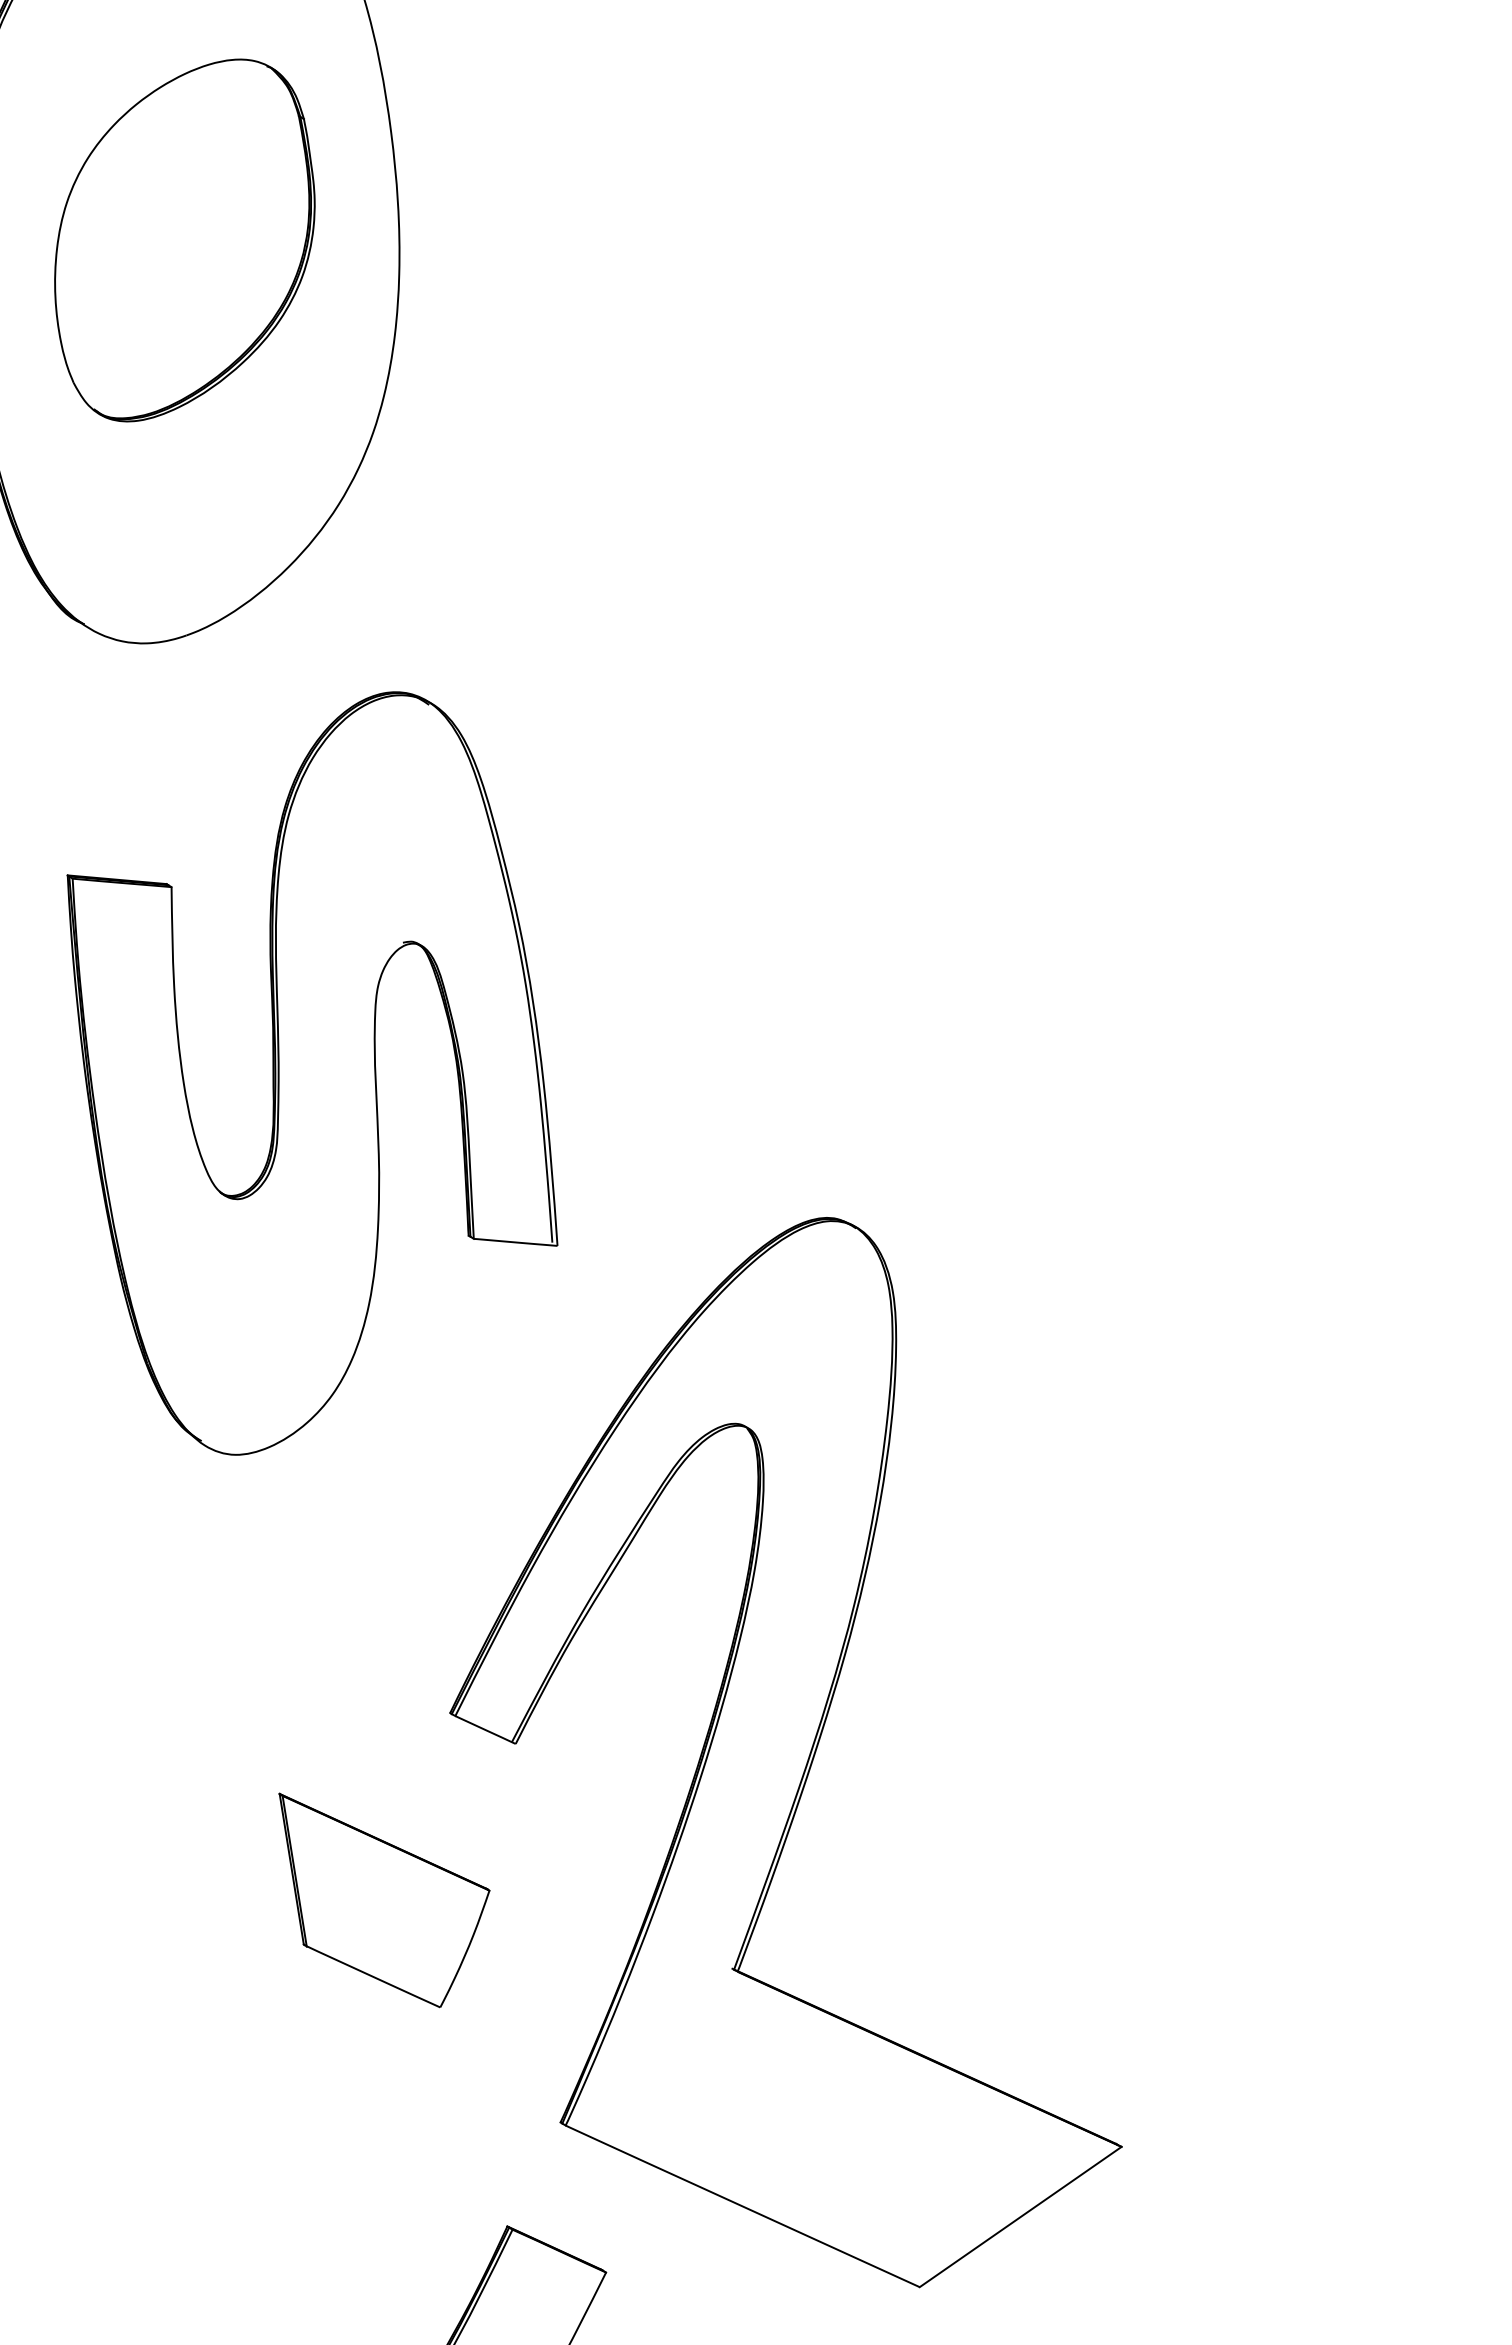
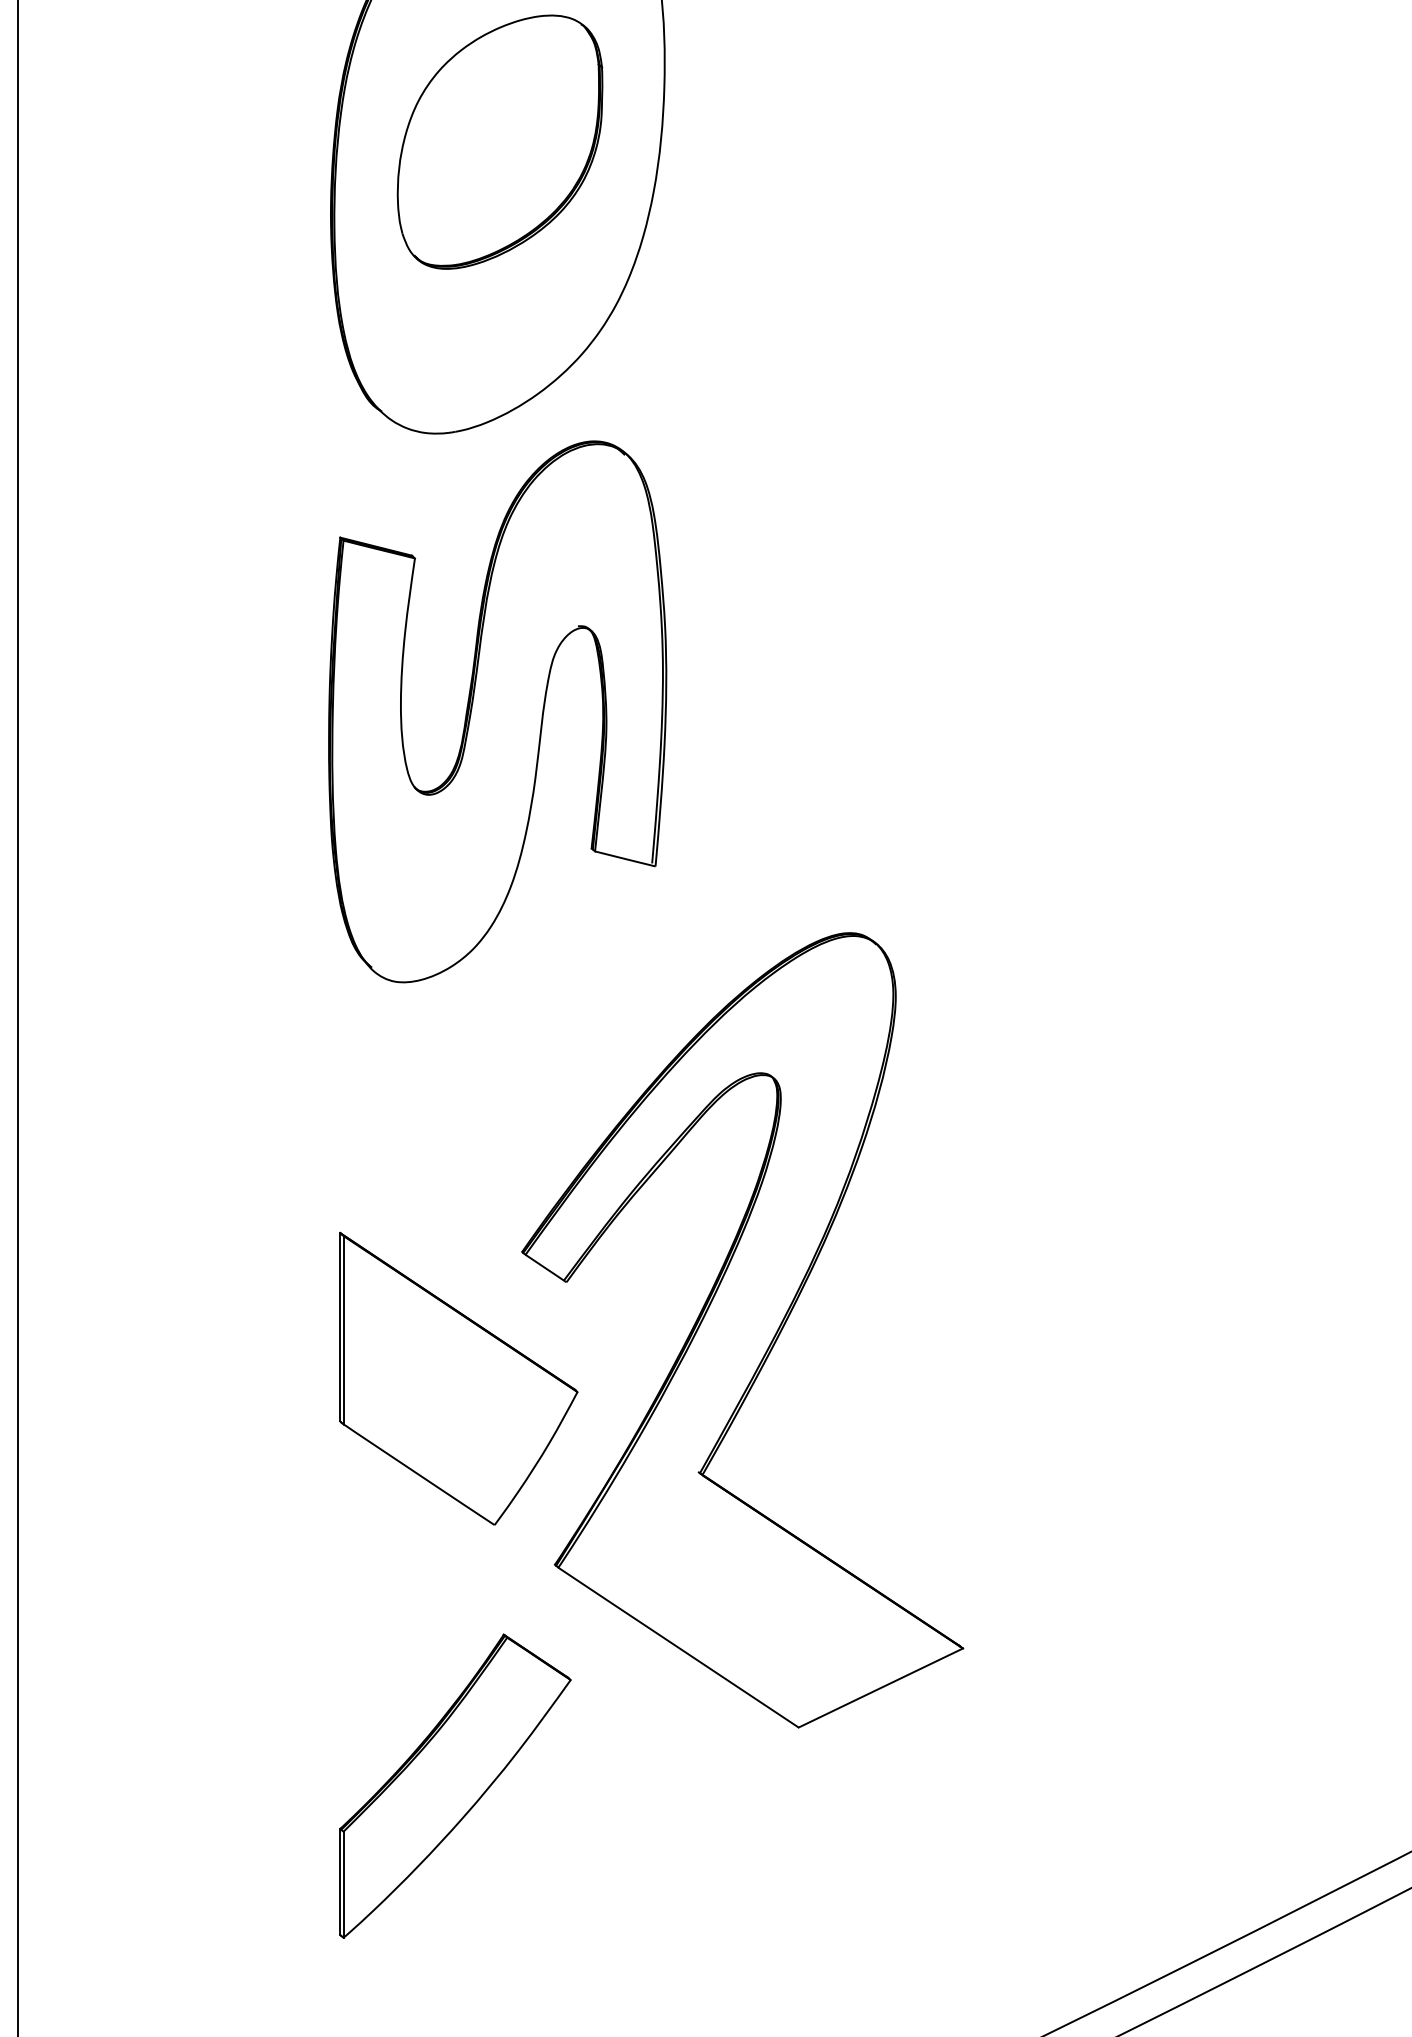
part: (314, 1073) -> (497, 711), moved
part: (392, 1895) -> (458, 1378), size x1.67

